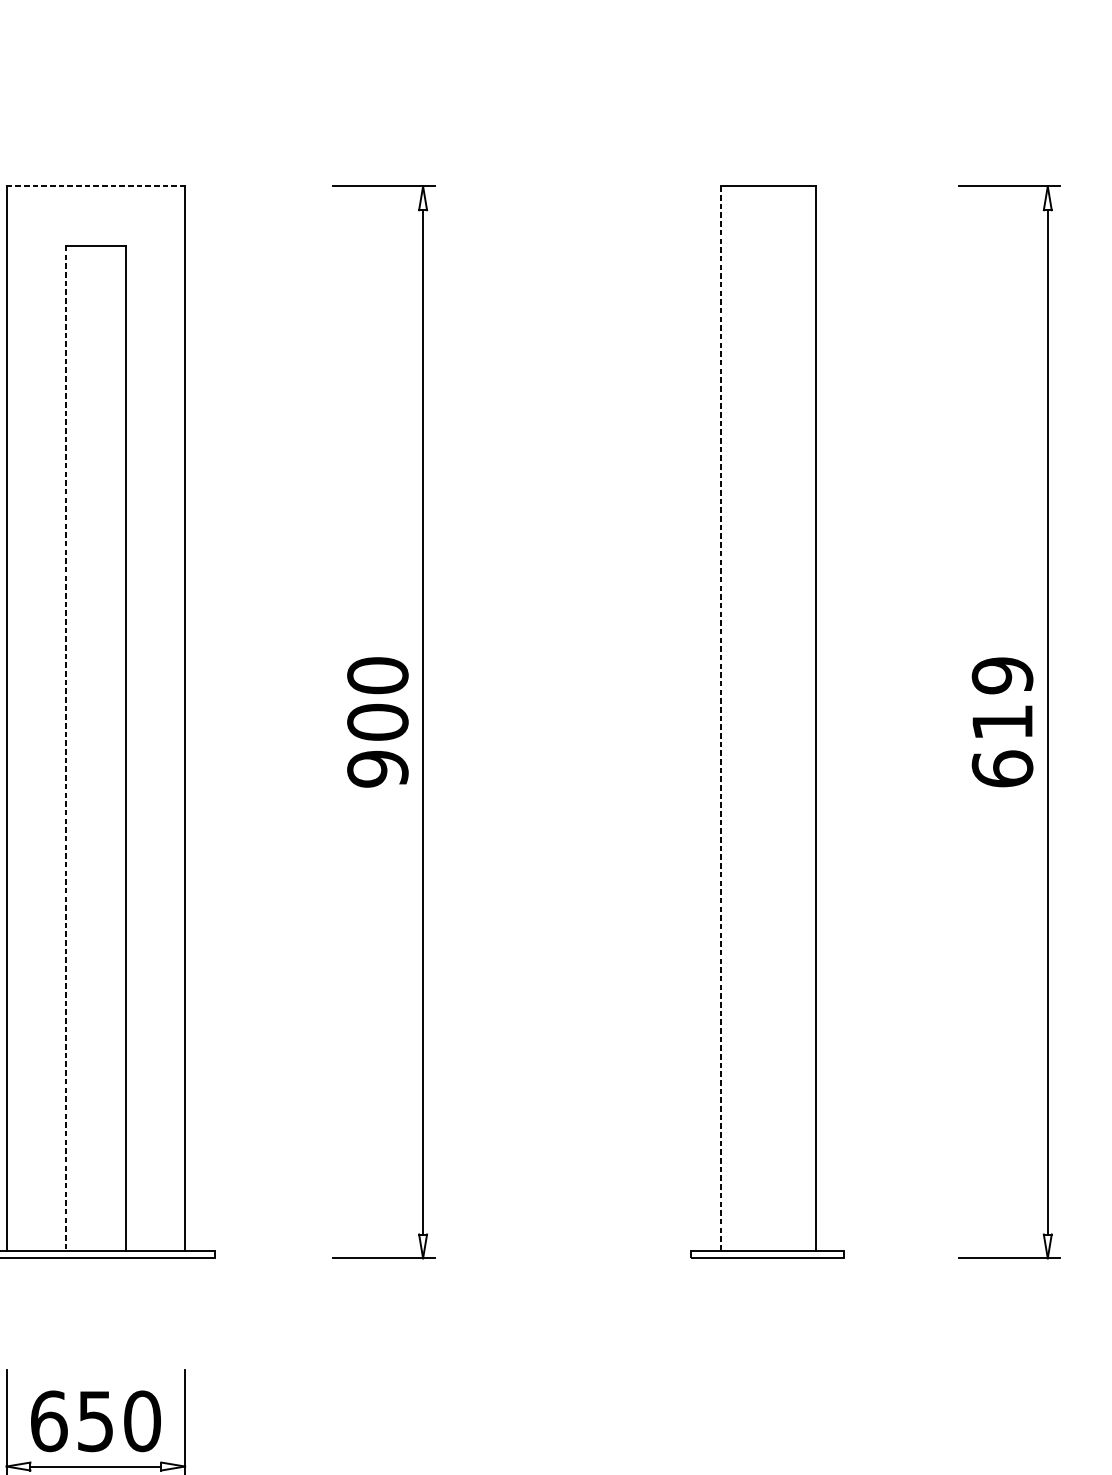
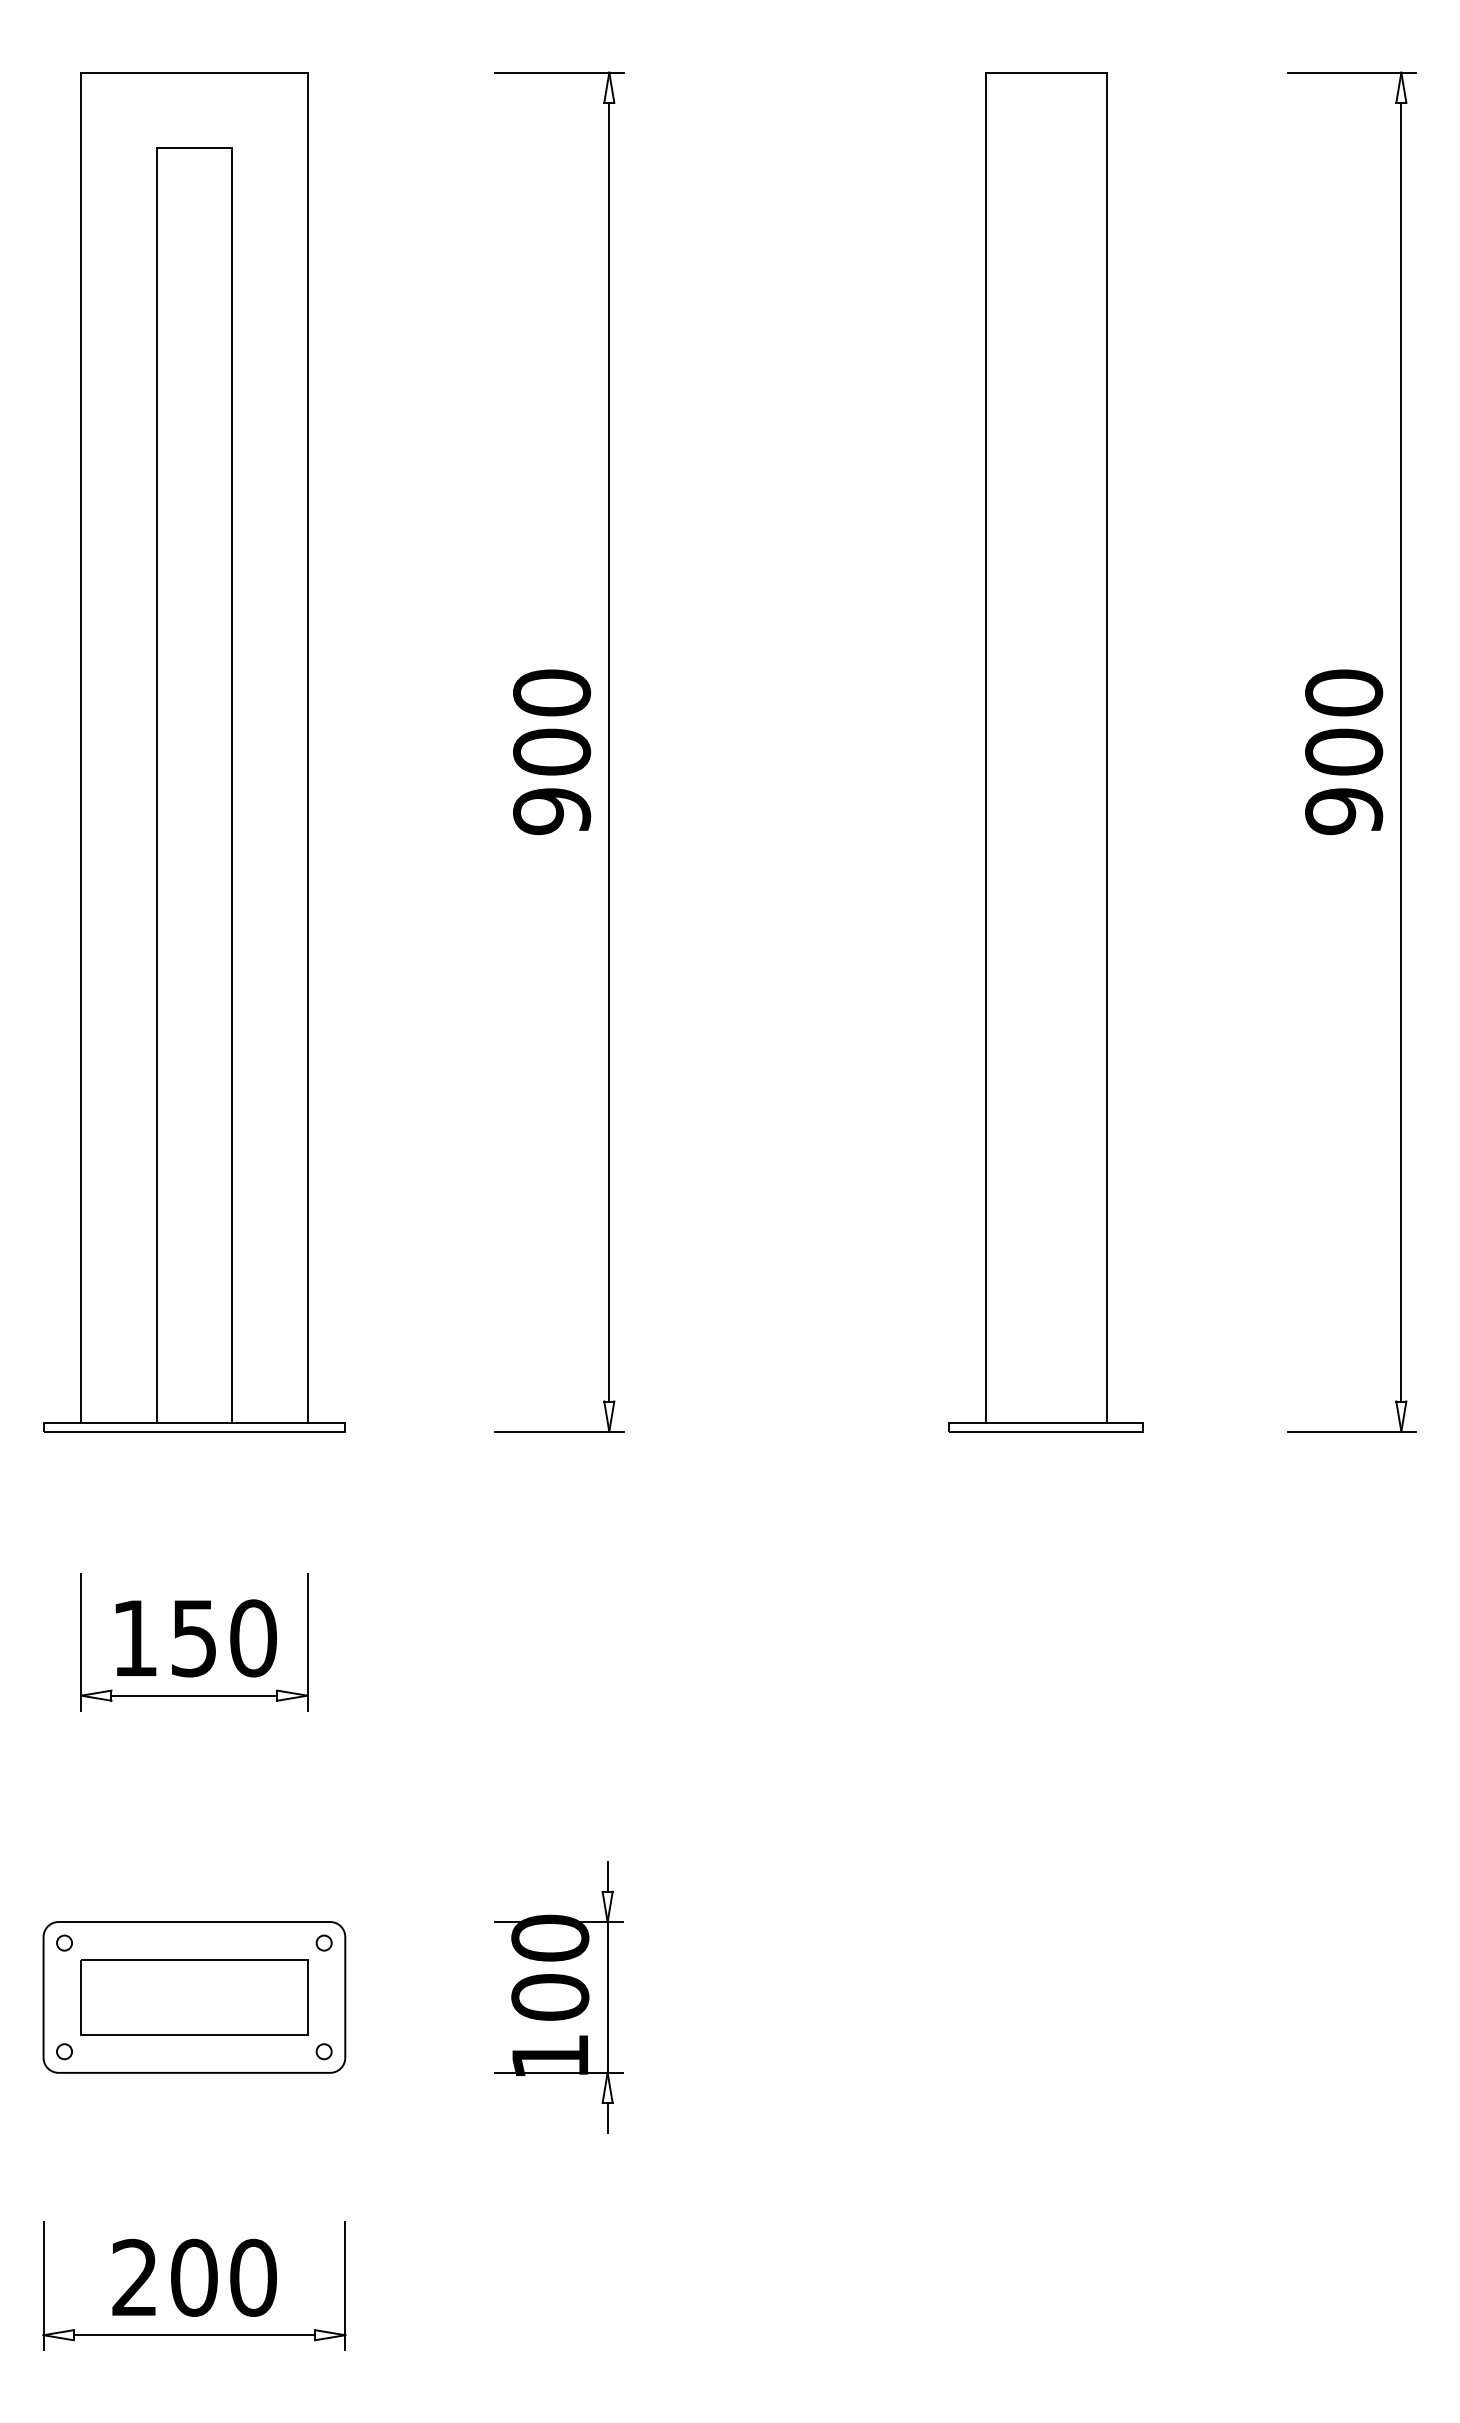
line: (95, 186) -> (194, 72), dashed -> solid
line: (720, 719) -> (986, 748), dashed -> solid
text: (1002, 722) -> (1344, 752), 619 -> 900
line: (65, 749) -> (156, 786), dashed -> solid
text: (49, 1421) -> (135, 1638), 650 -> 150

